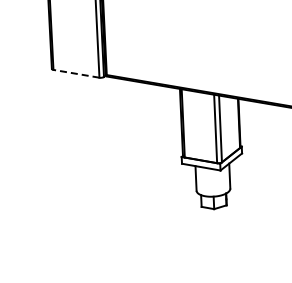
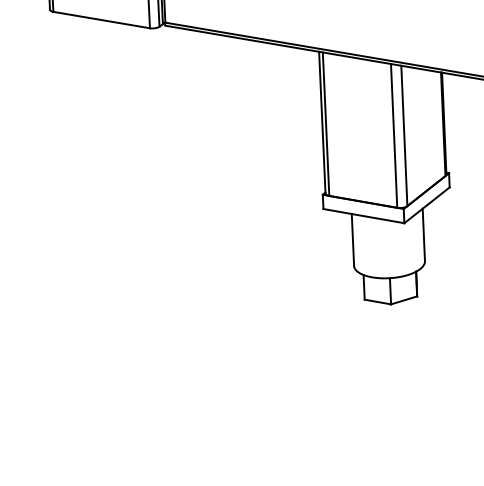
line: (75, 73) -> (99, 19), dashed -> solid

